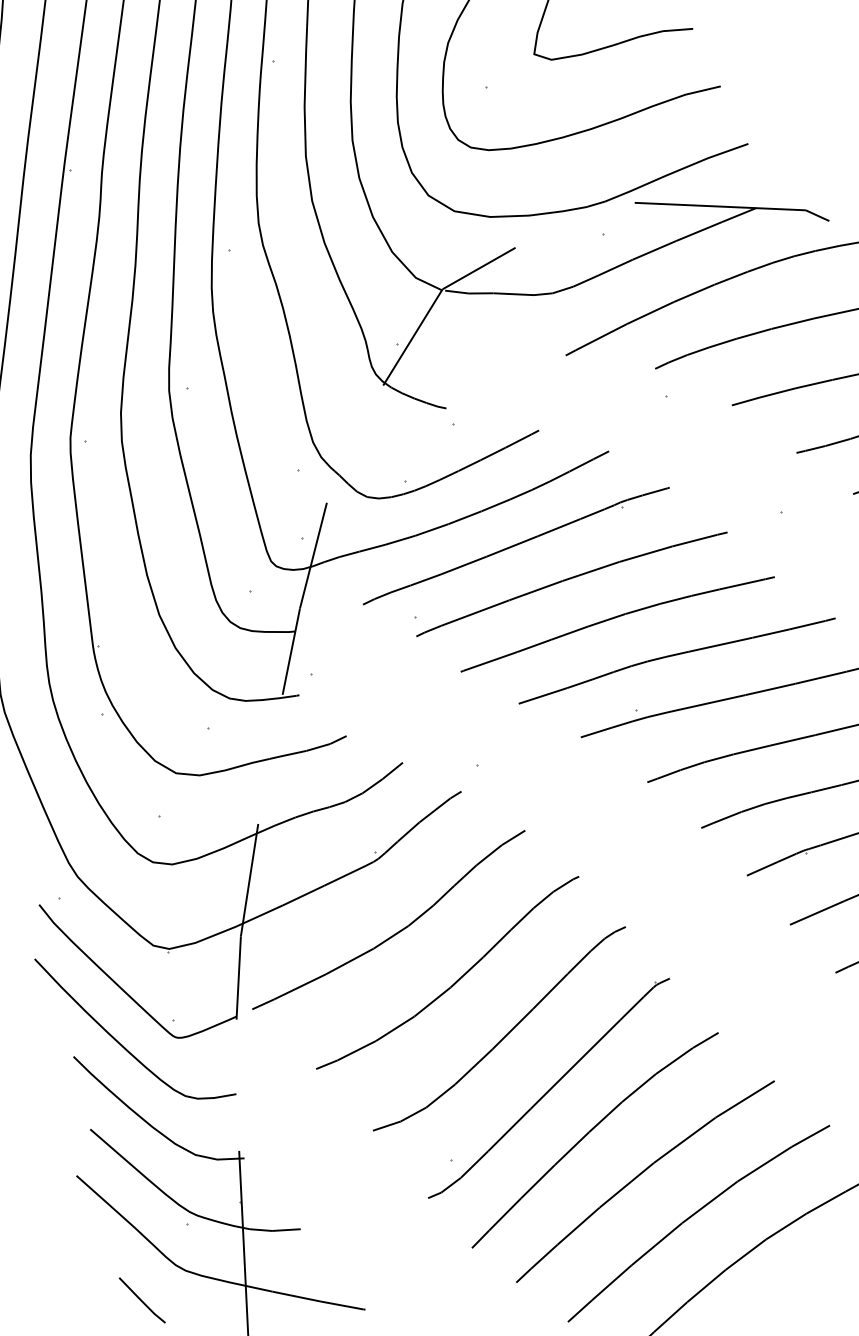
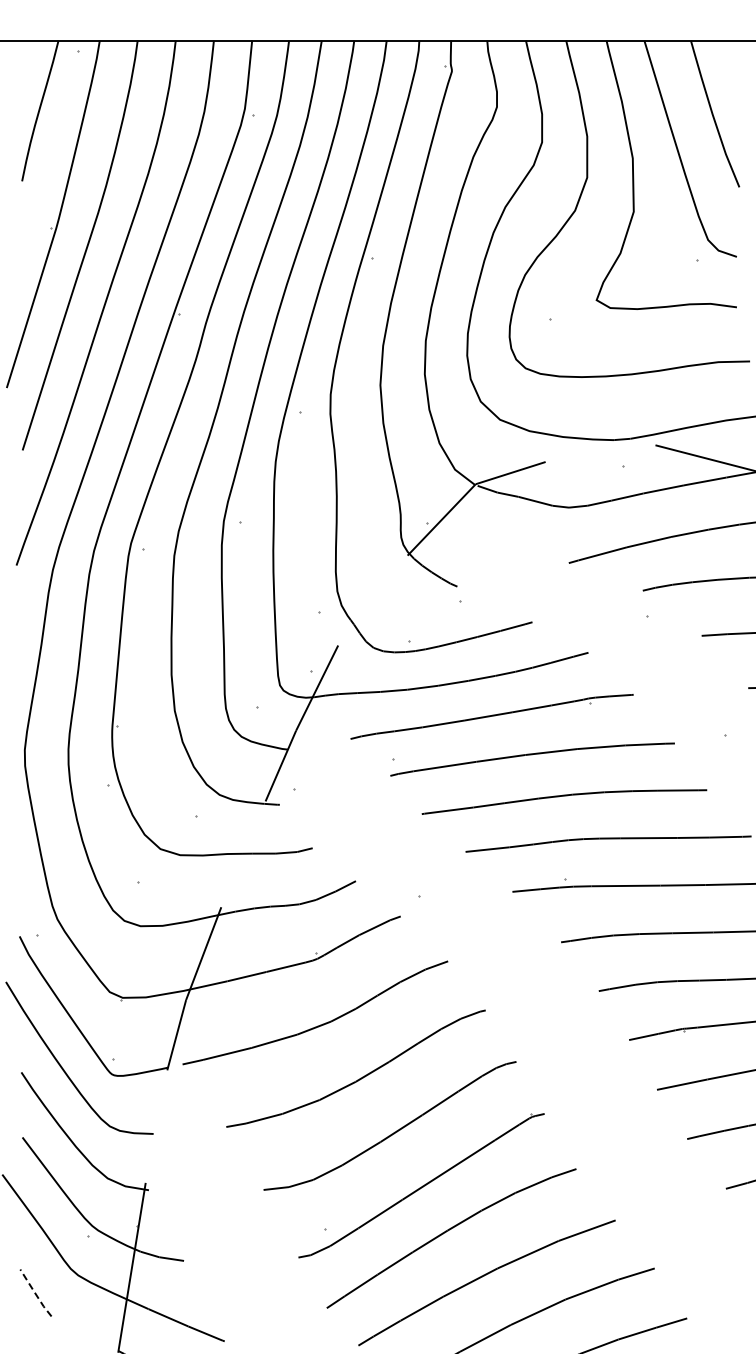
line: (142, 1301) -> (35, 1293), solid -> dashed

